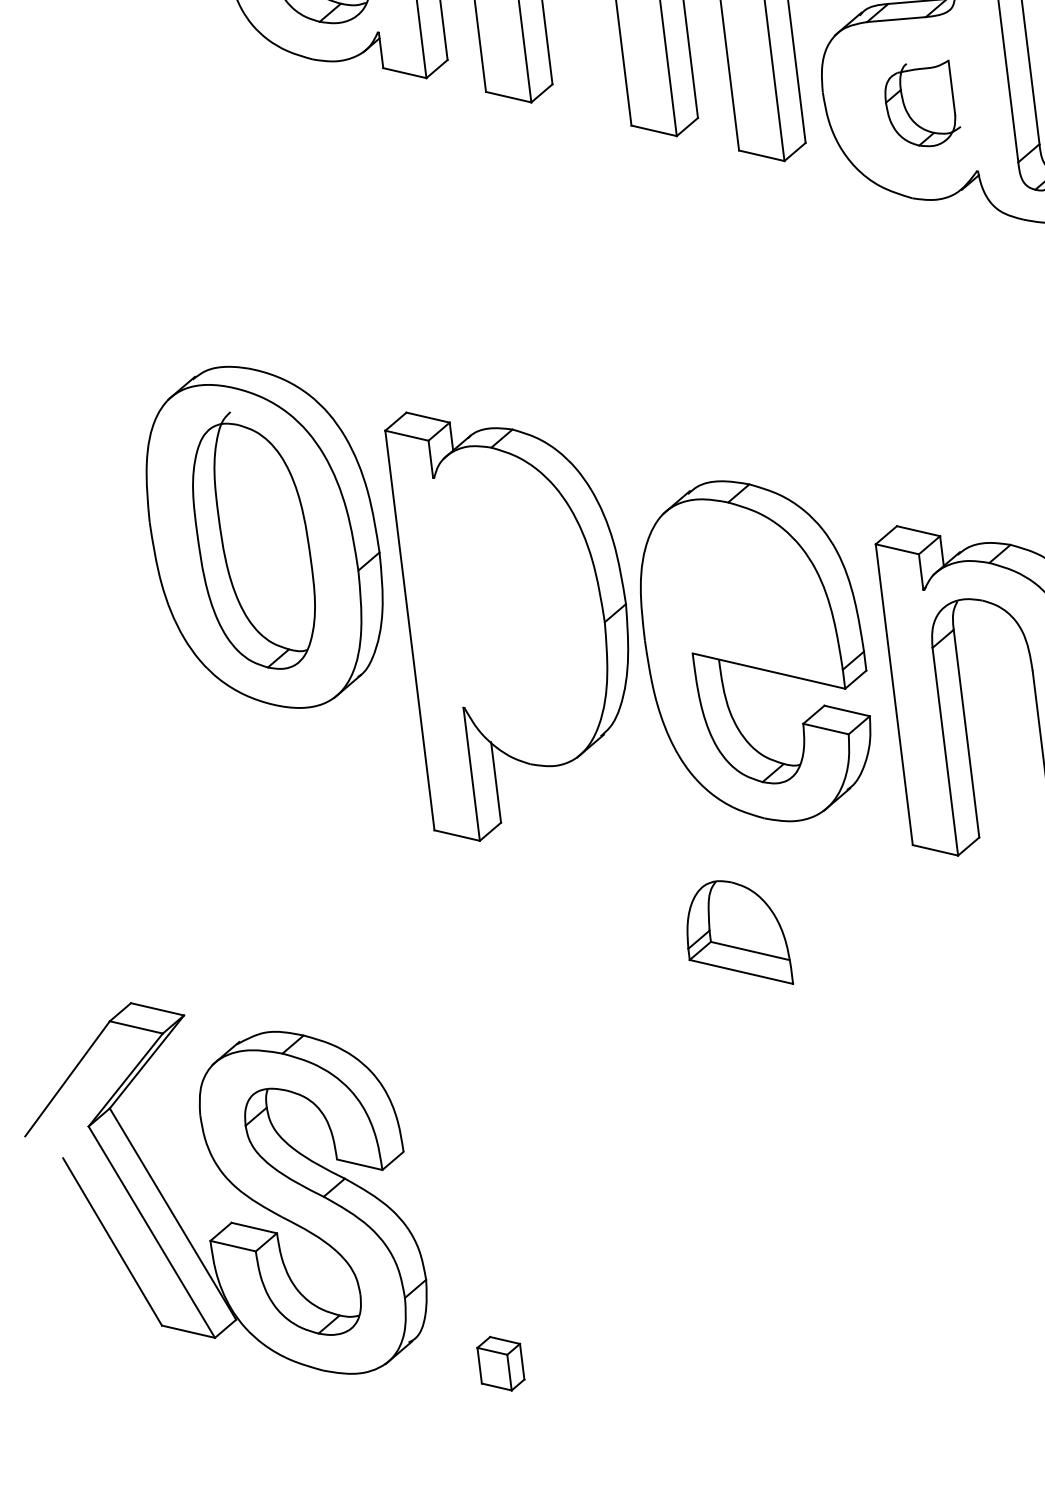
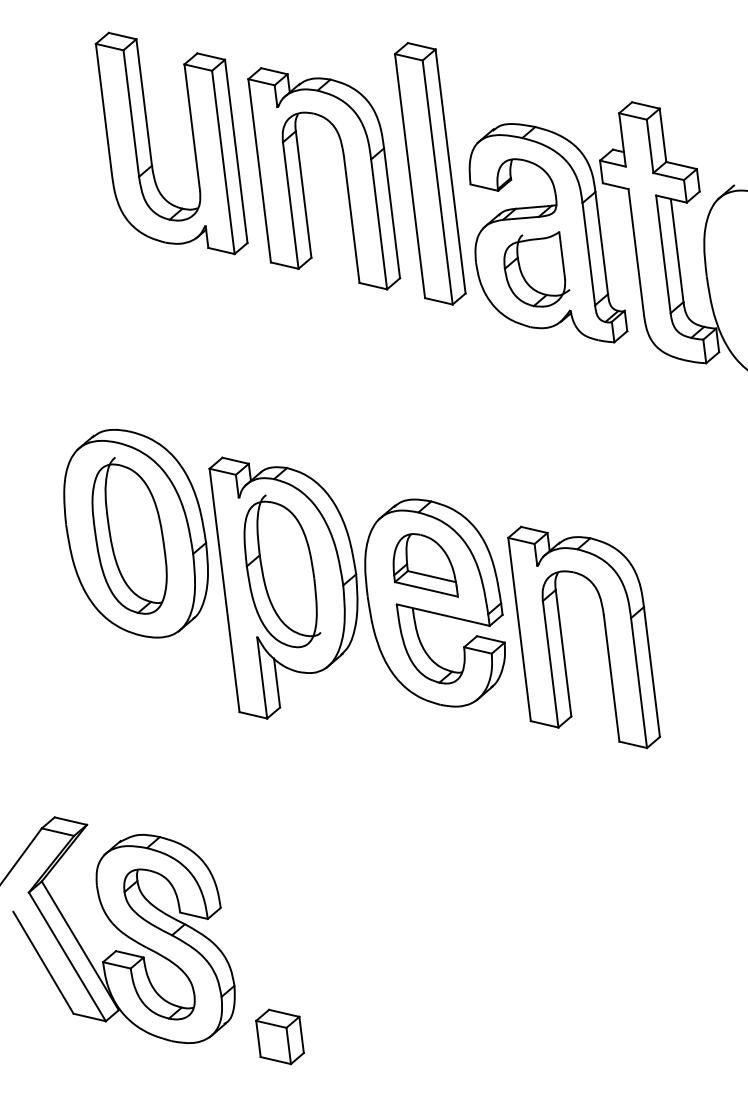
part: (922, 103) -> (536, 269), size x1.43
part: (505, 599) -> (282, 571), added
part: (739, 932) -> (425, 565), moved
part: (500, 1362) -> (279, 1036), size x1.67

